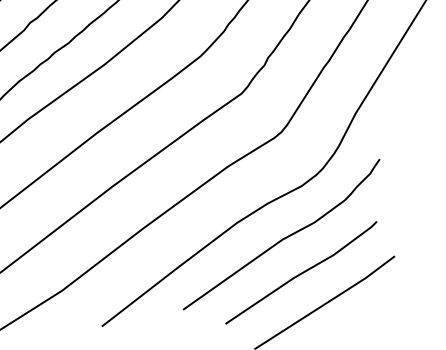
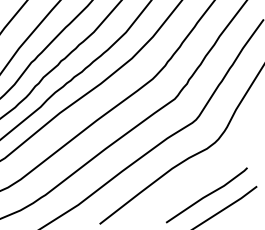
curve: (282, 237) -> (196, 176), removed

